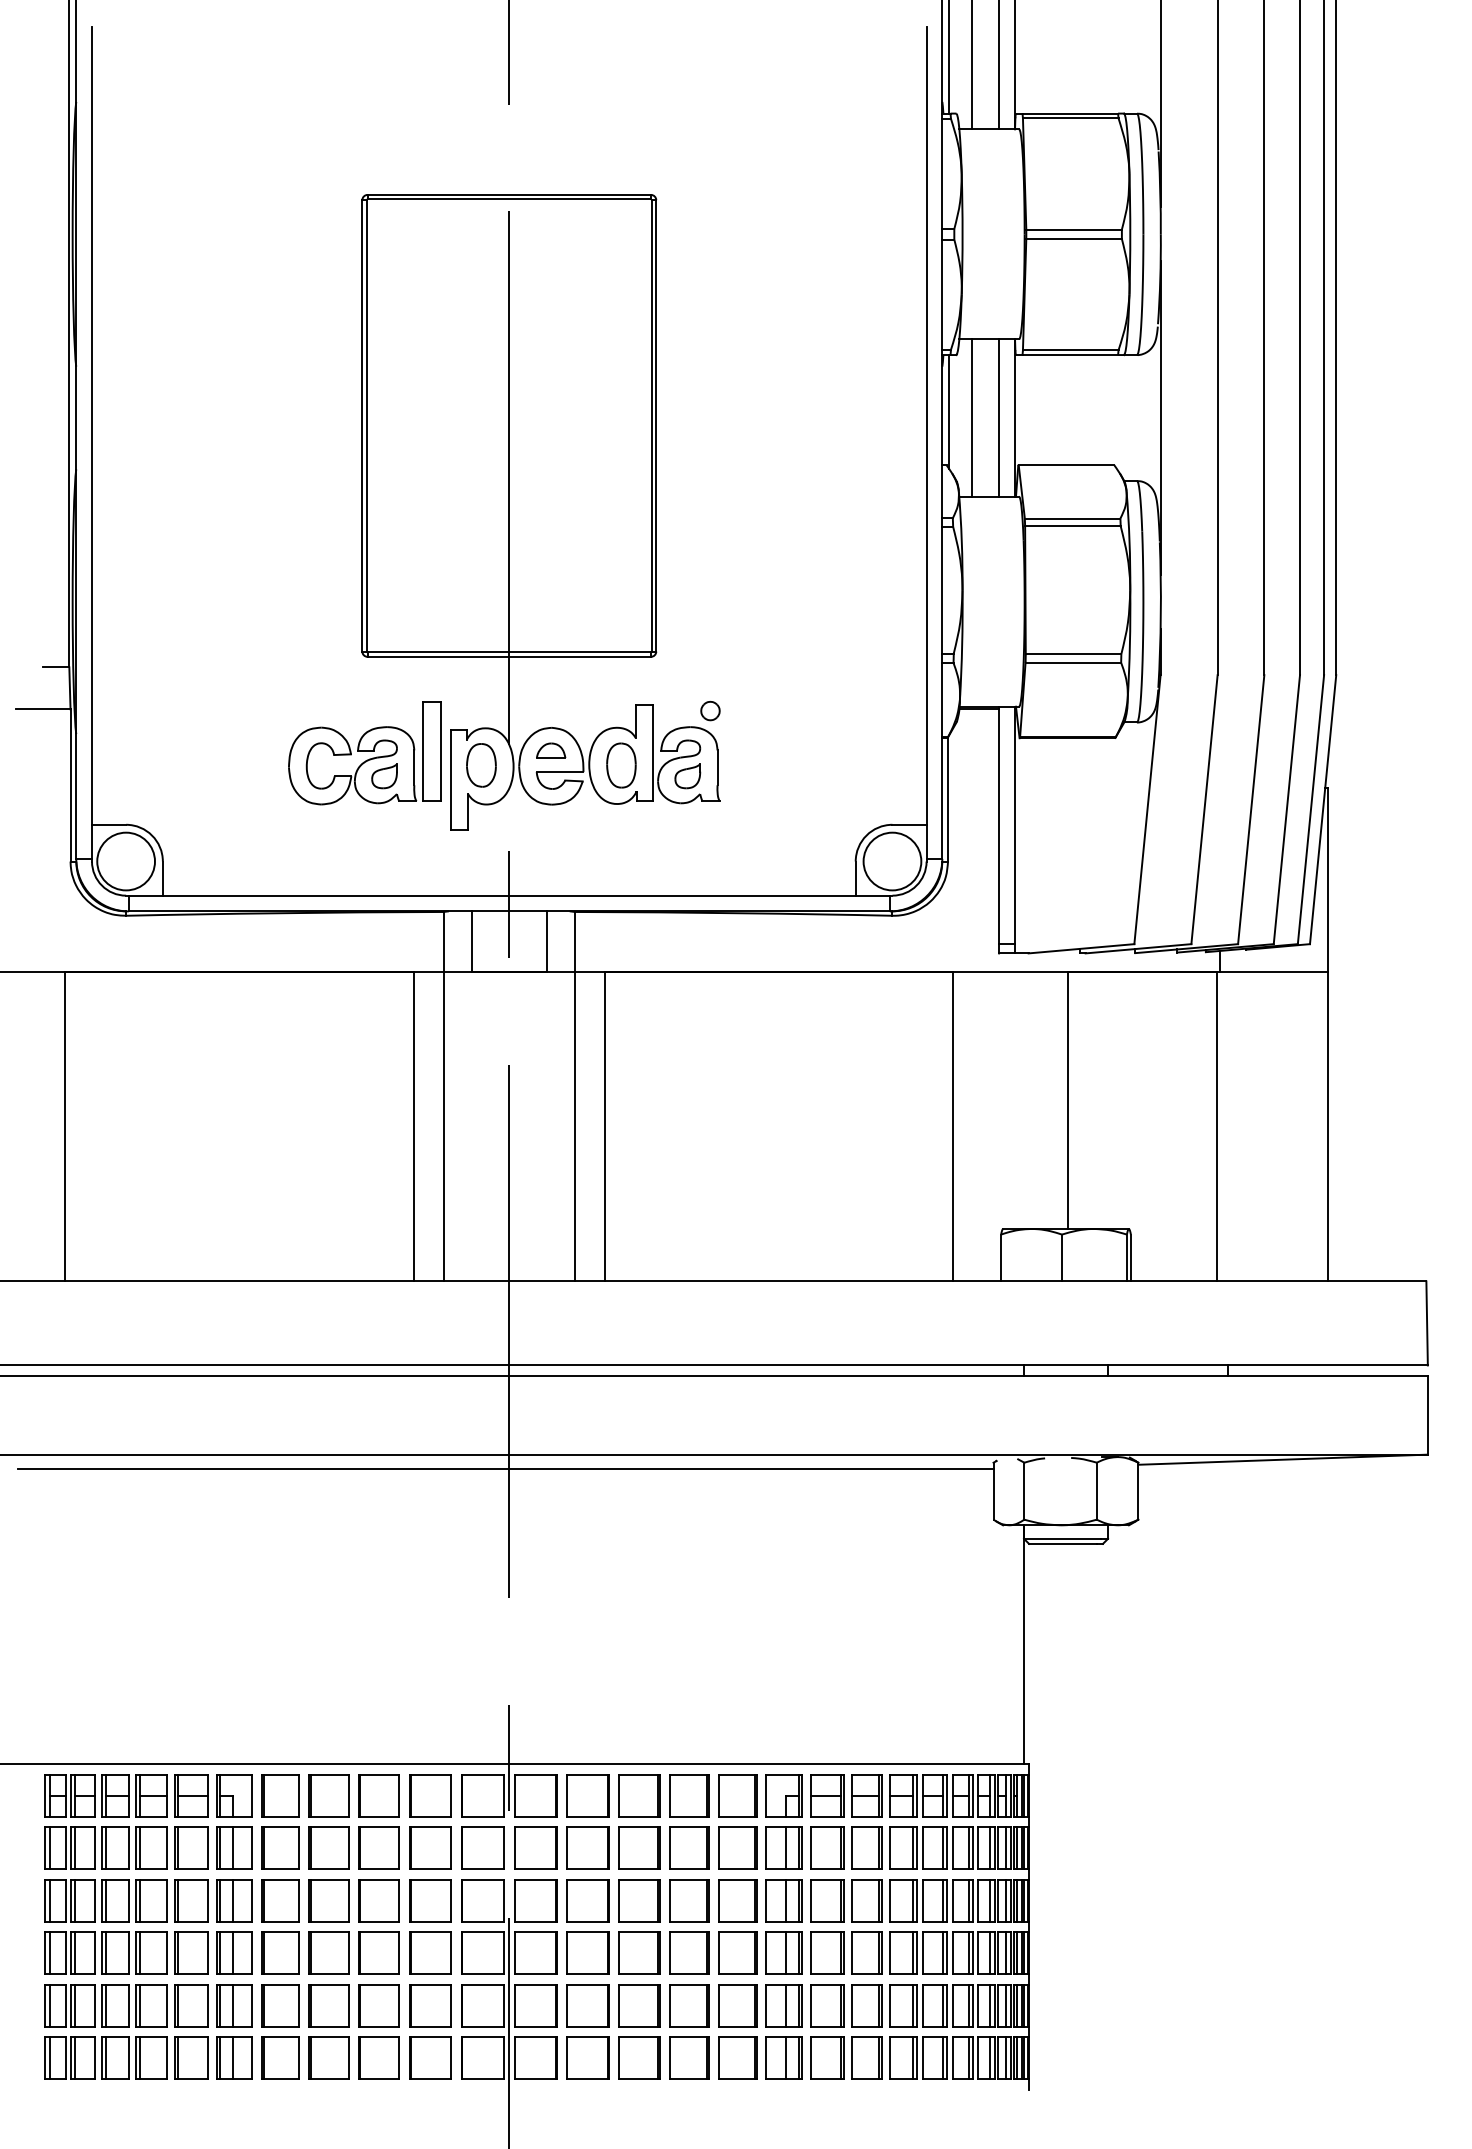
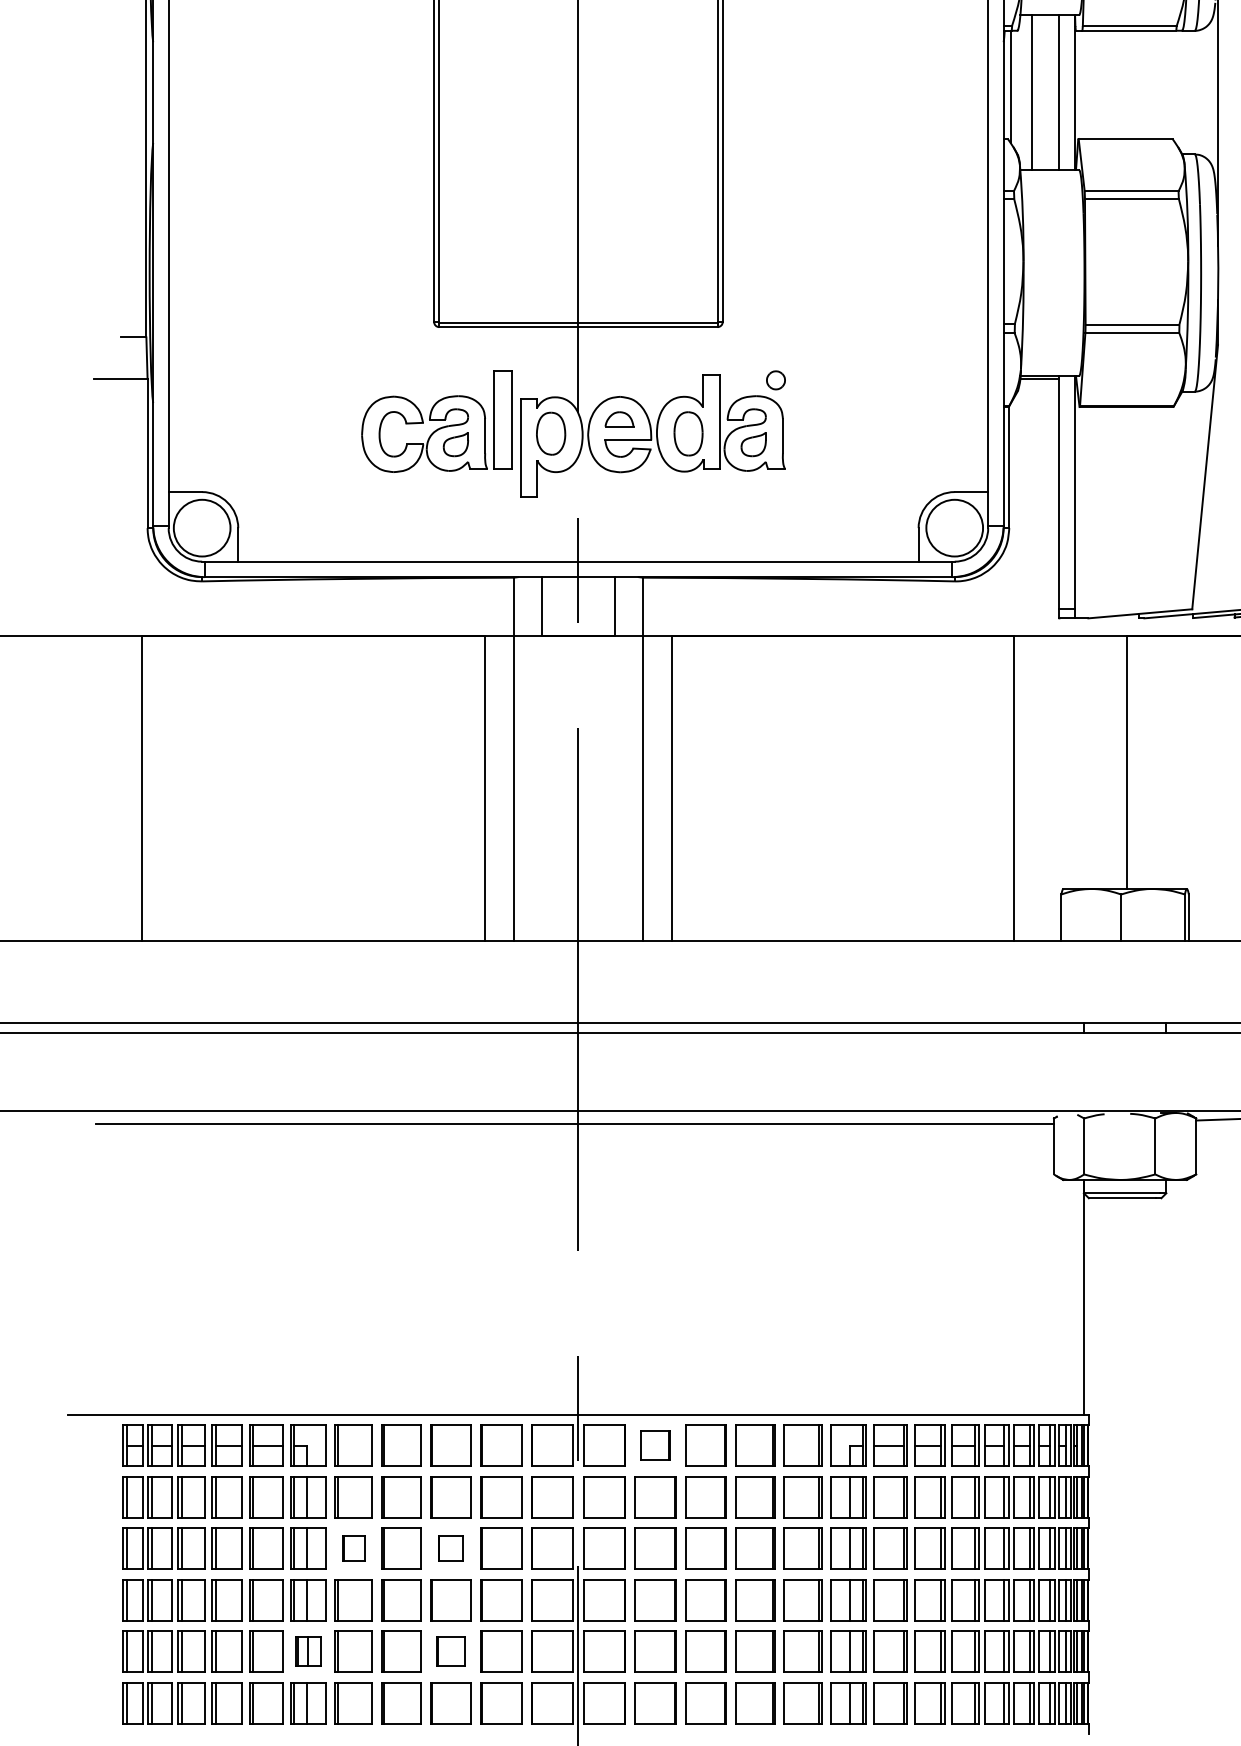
part: (587, 1795) -> (655, 1445), size x0.7
part: (280, 1900) -> (353, 1548), size x0.6
part: (378, 1900) -> (449, 1548), size x0.6
part: (234, 2005) -> (308, 1651), size x0.7
part: (378, 2005) -> (449, 1651), size x0.7

